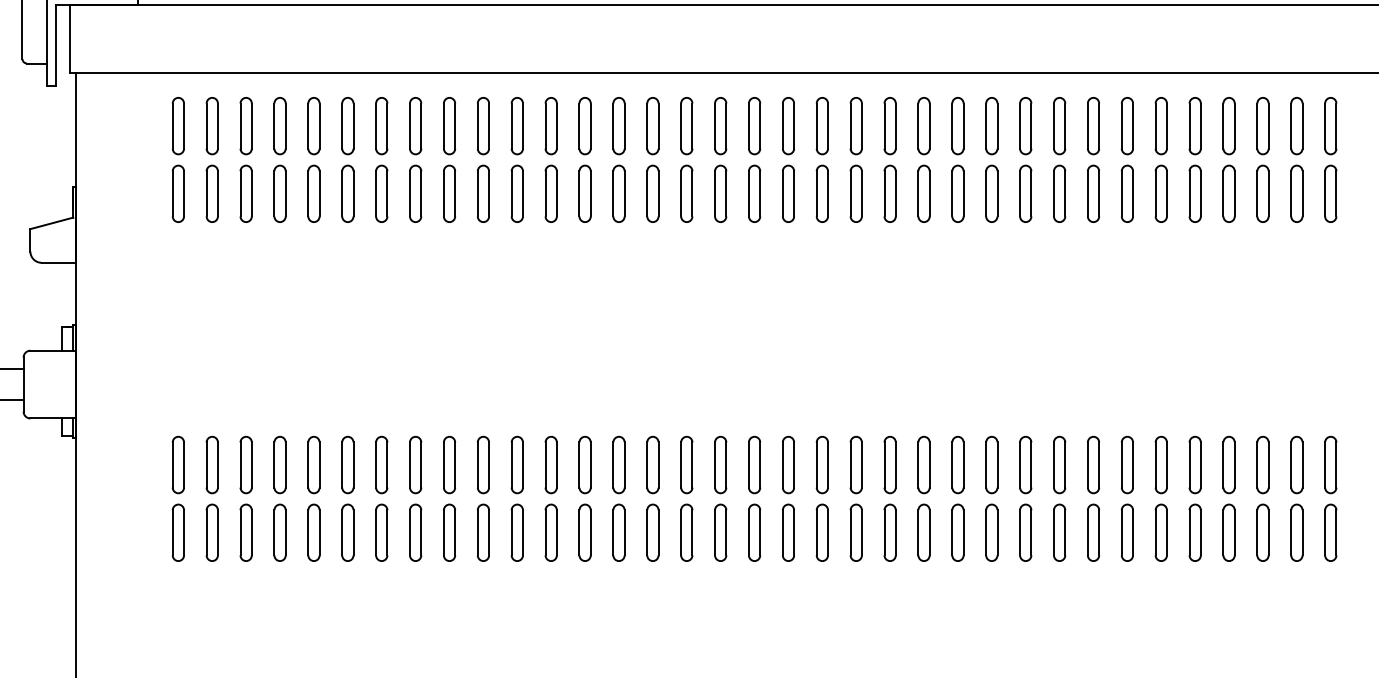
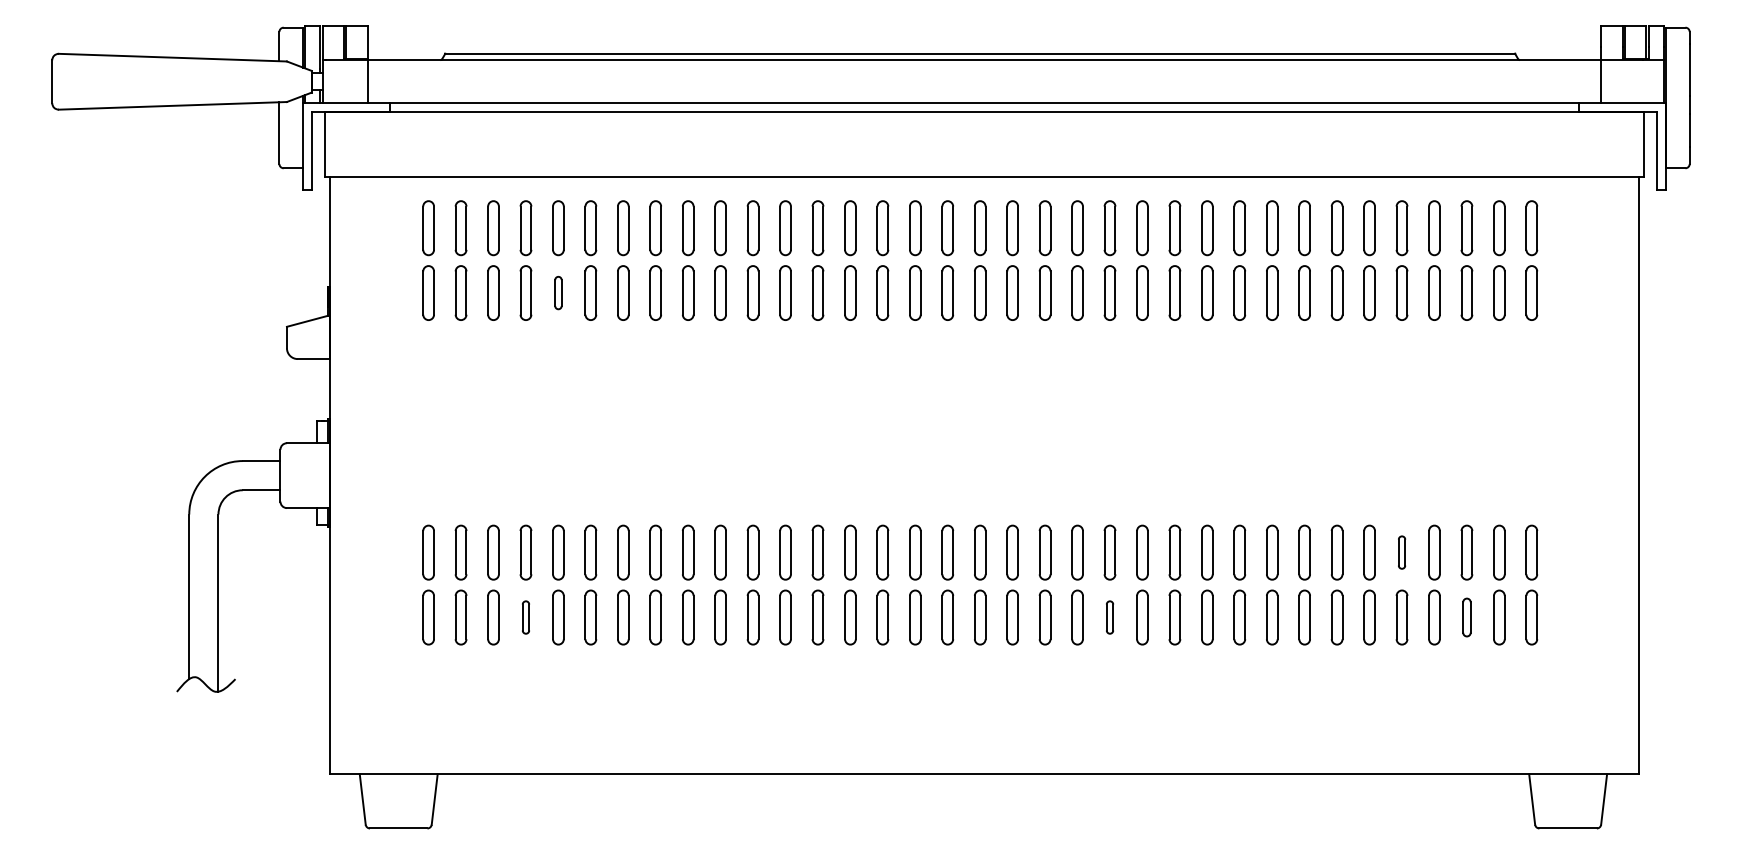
part: (314, 193) -> (558, 292), size x0.6
part: (1194, 464) -> (1401, 552), size x0.6
part: (279, 532) -> (525, 617), size x0.6
part: (889, 532) -> (1109, 617), size x0.6
part: (1262, 532) -> (1466, 617), size x0.7

